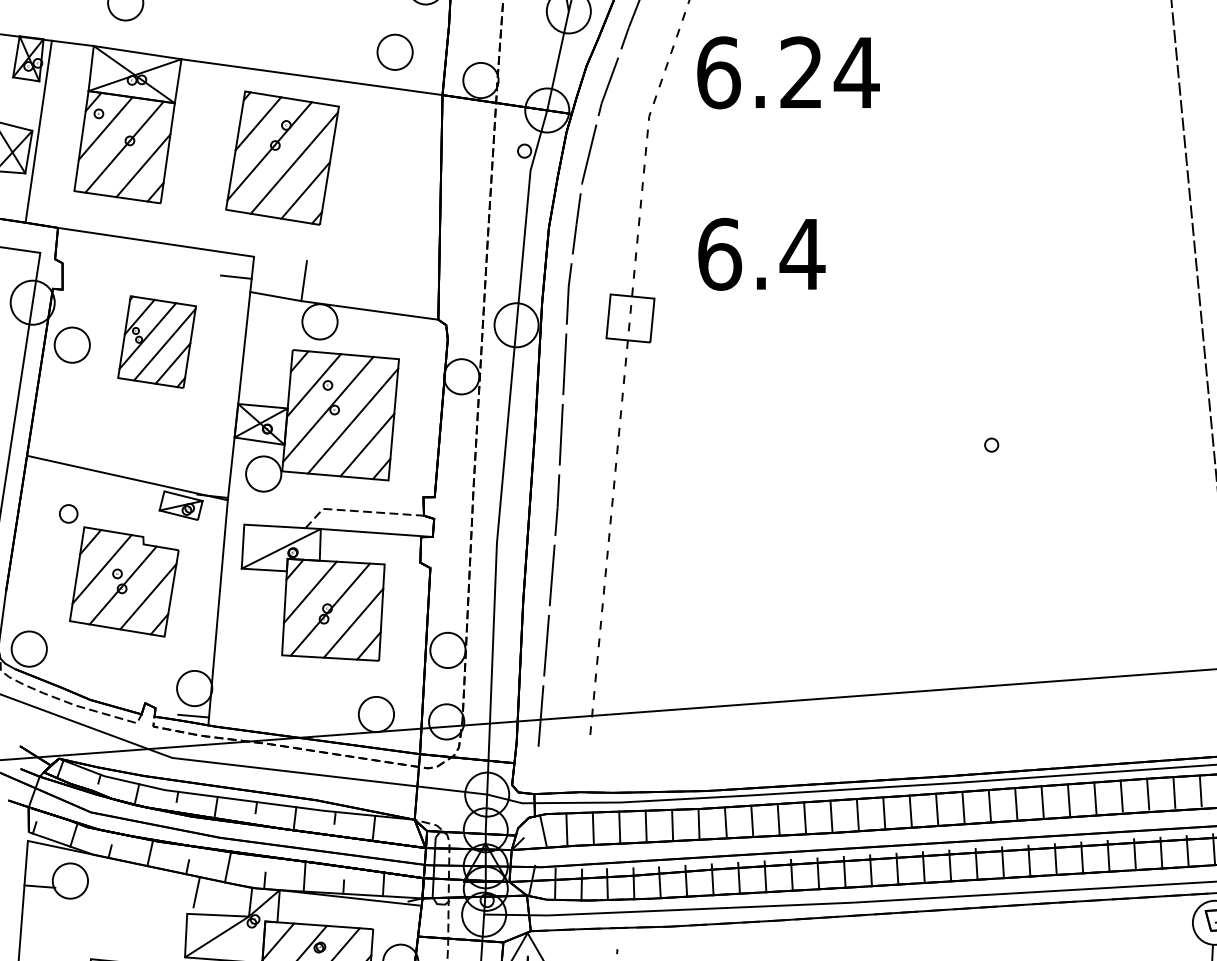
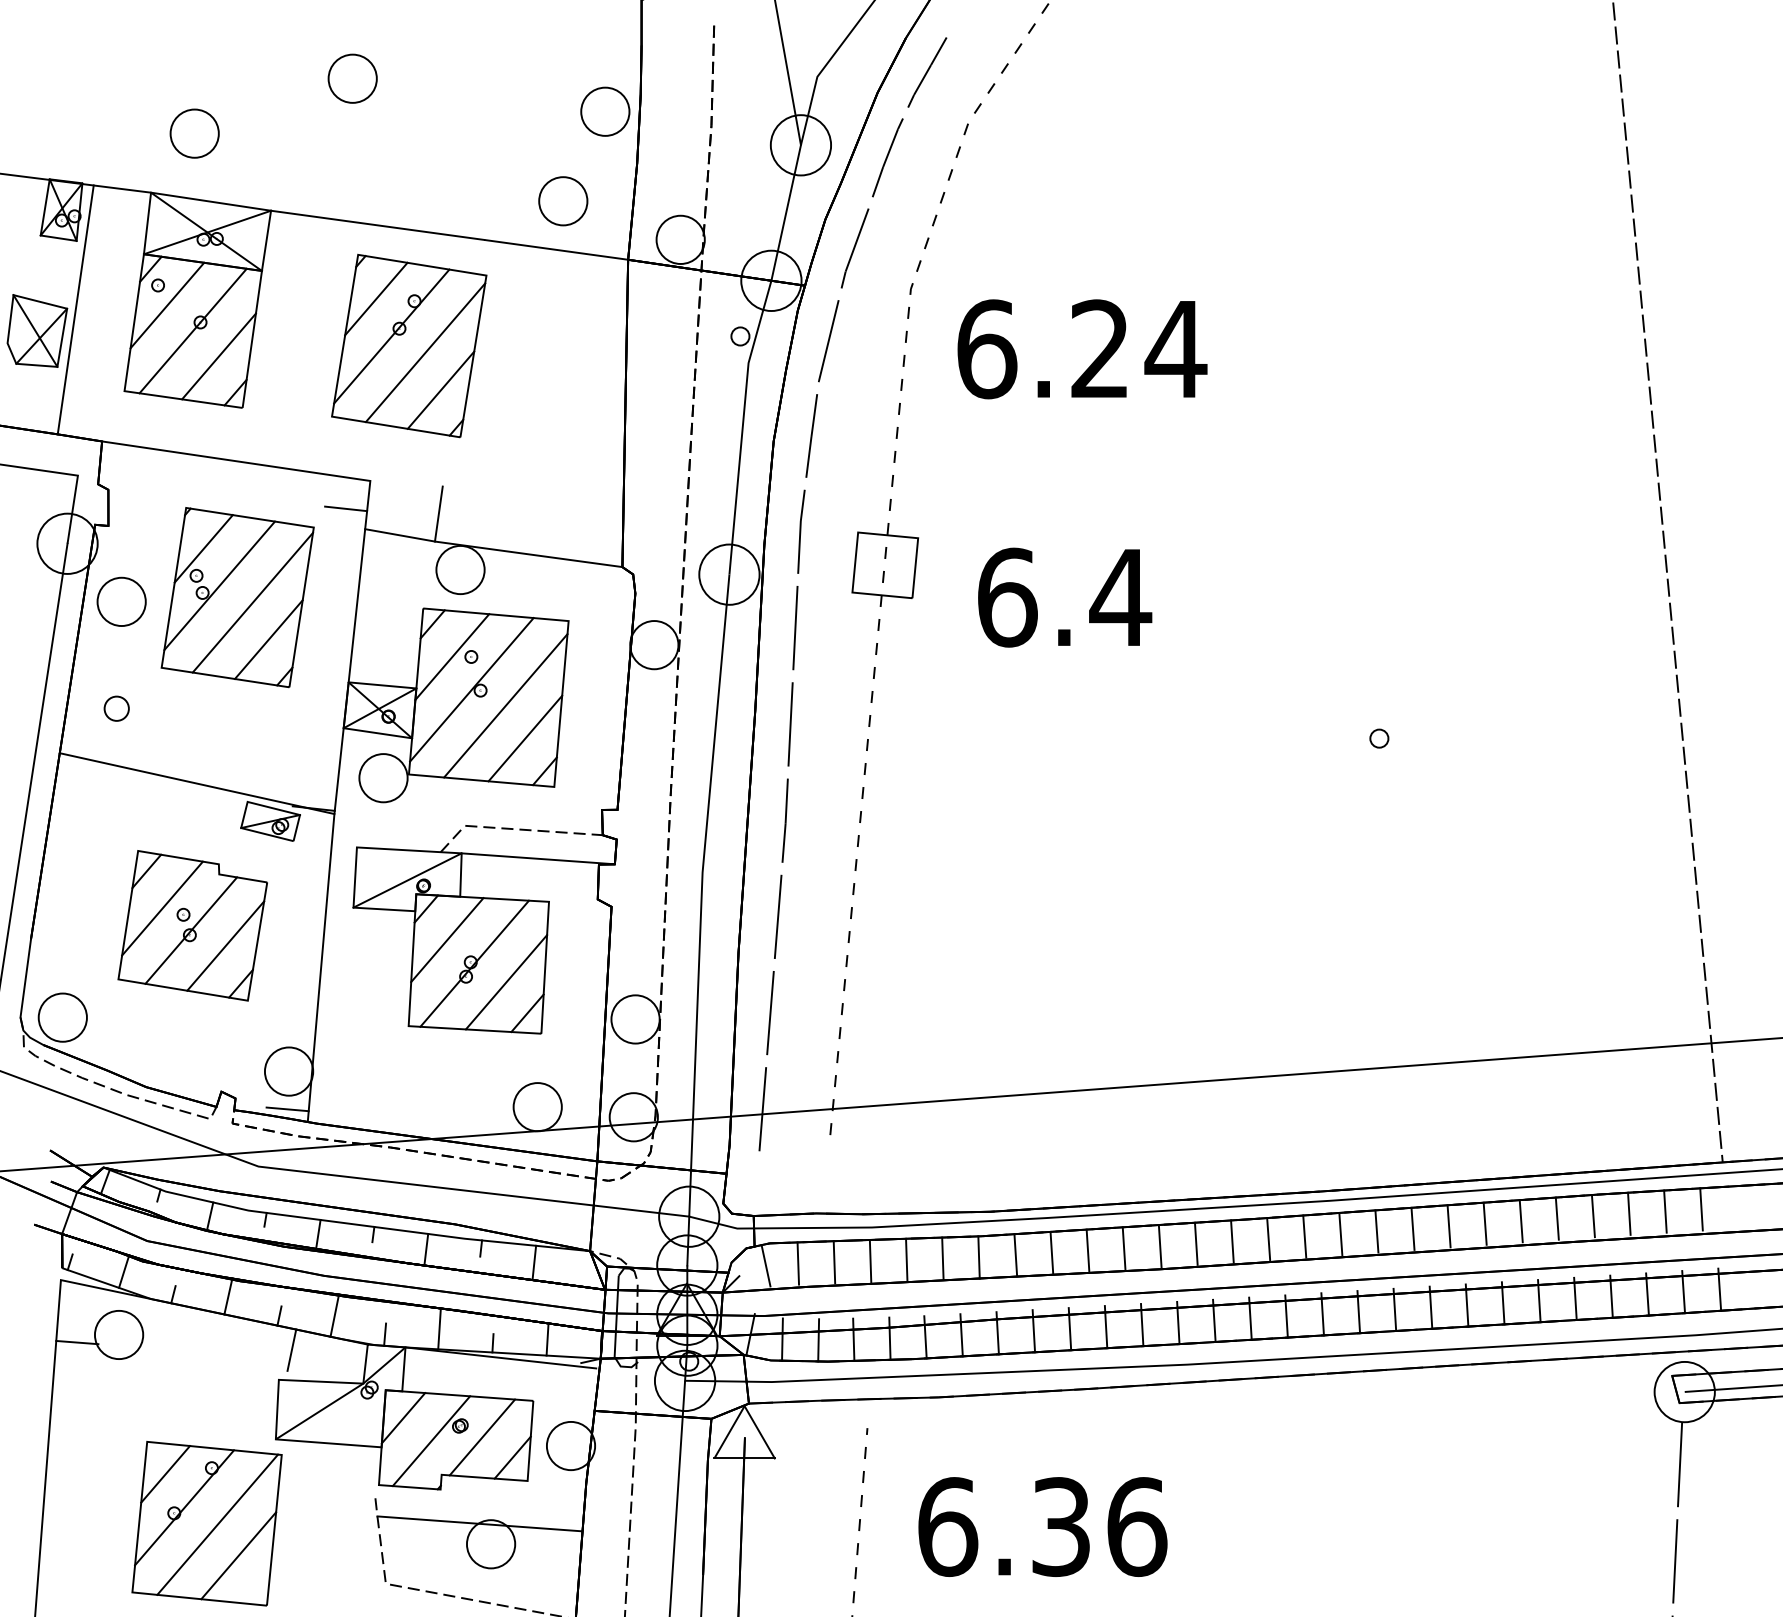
text: (788, 72) -> (1082, 349), moved
text: (762, 254) -> (1065, 597), moved
part: (156, 341) -> (237, 597), size x1.43
part: (68, 513) -> (116, 708), moved

